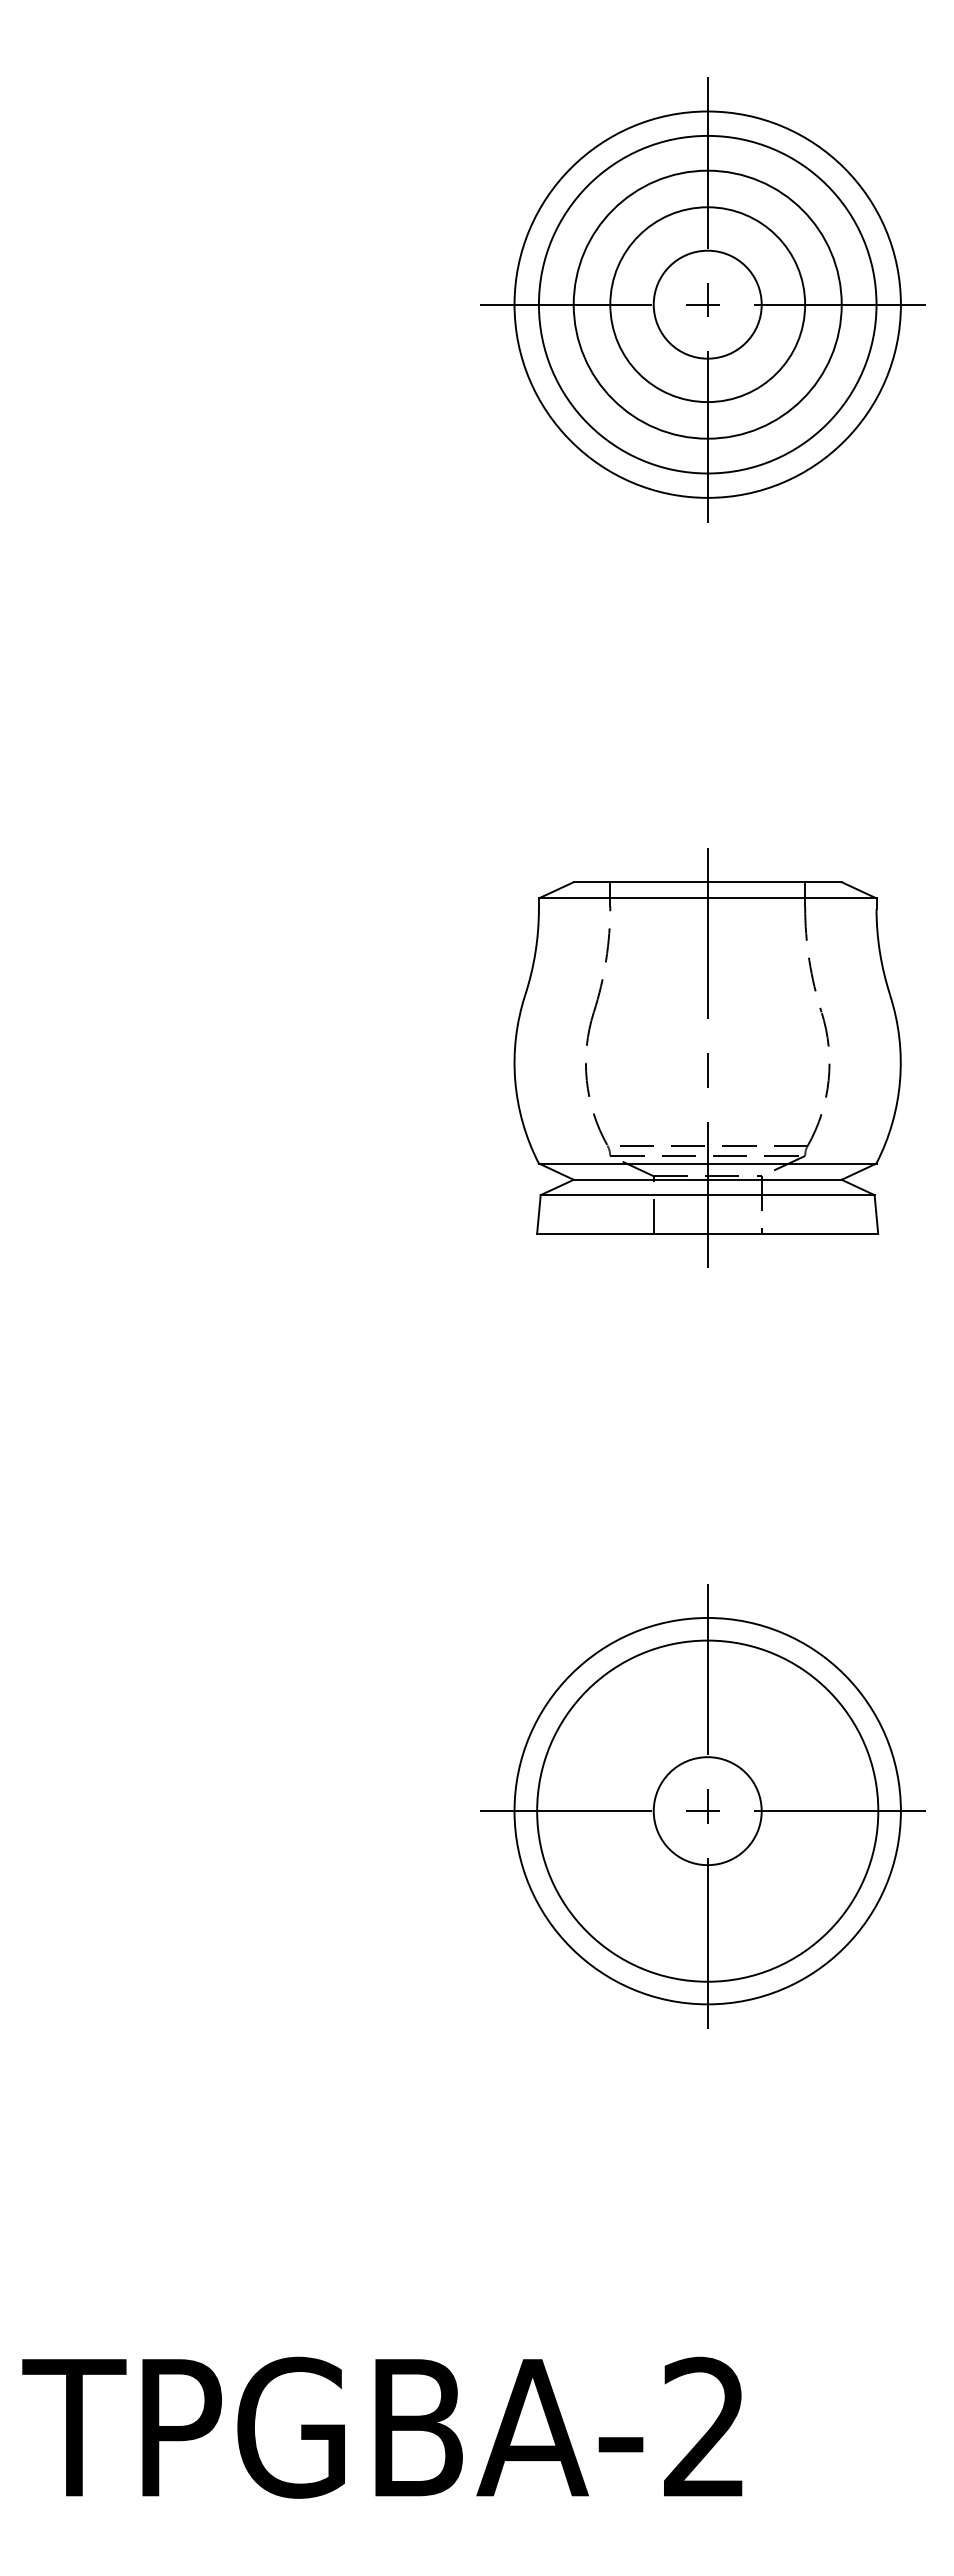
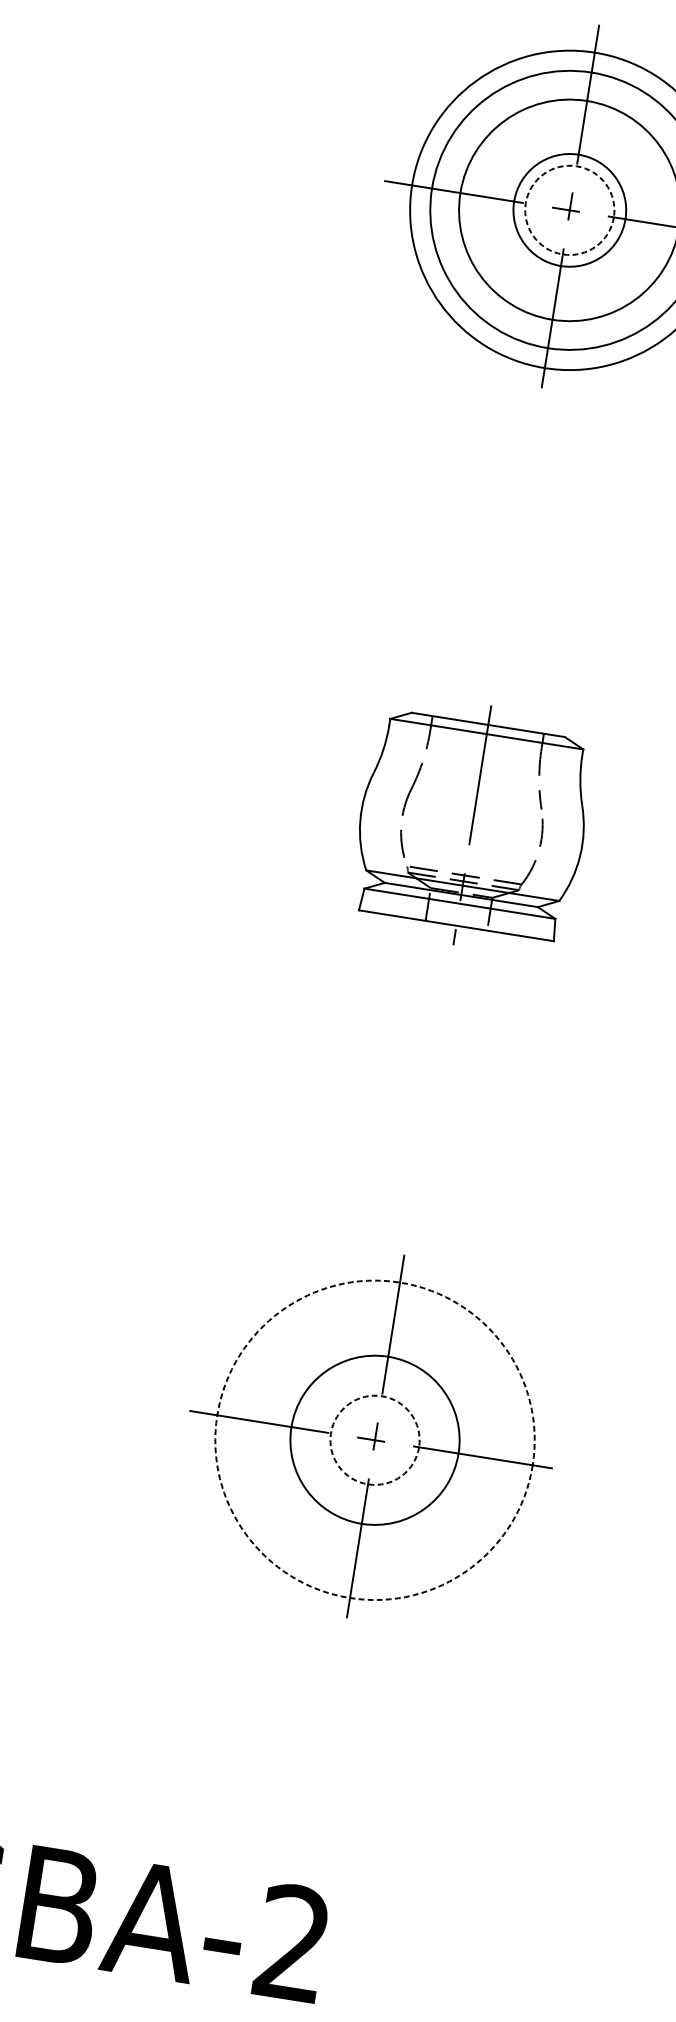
circle: (707, 304) -> (569, 210), size x0.7
circle: (707, 304) -> (569, 210), solid -> dashed
part: (707, 1057) -> (472, 824), size x0.7
circle: (707, 1810) -> (374, 1439), size x0.6
circle: (707, 1810) -> (374, 1439), solid -> dashed
circle: (707, 1811) -> (374, 1440), solid -> dashed

